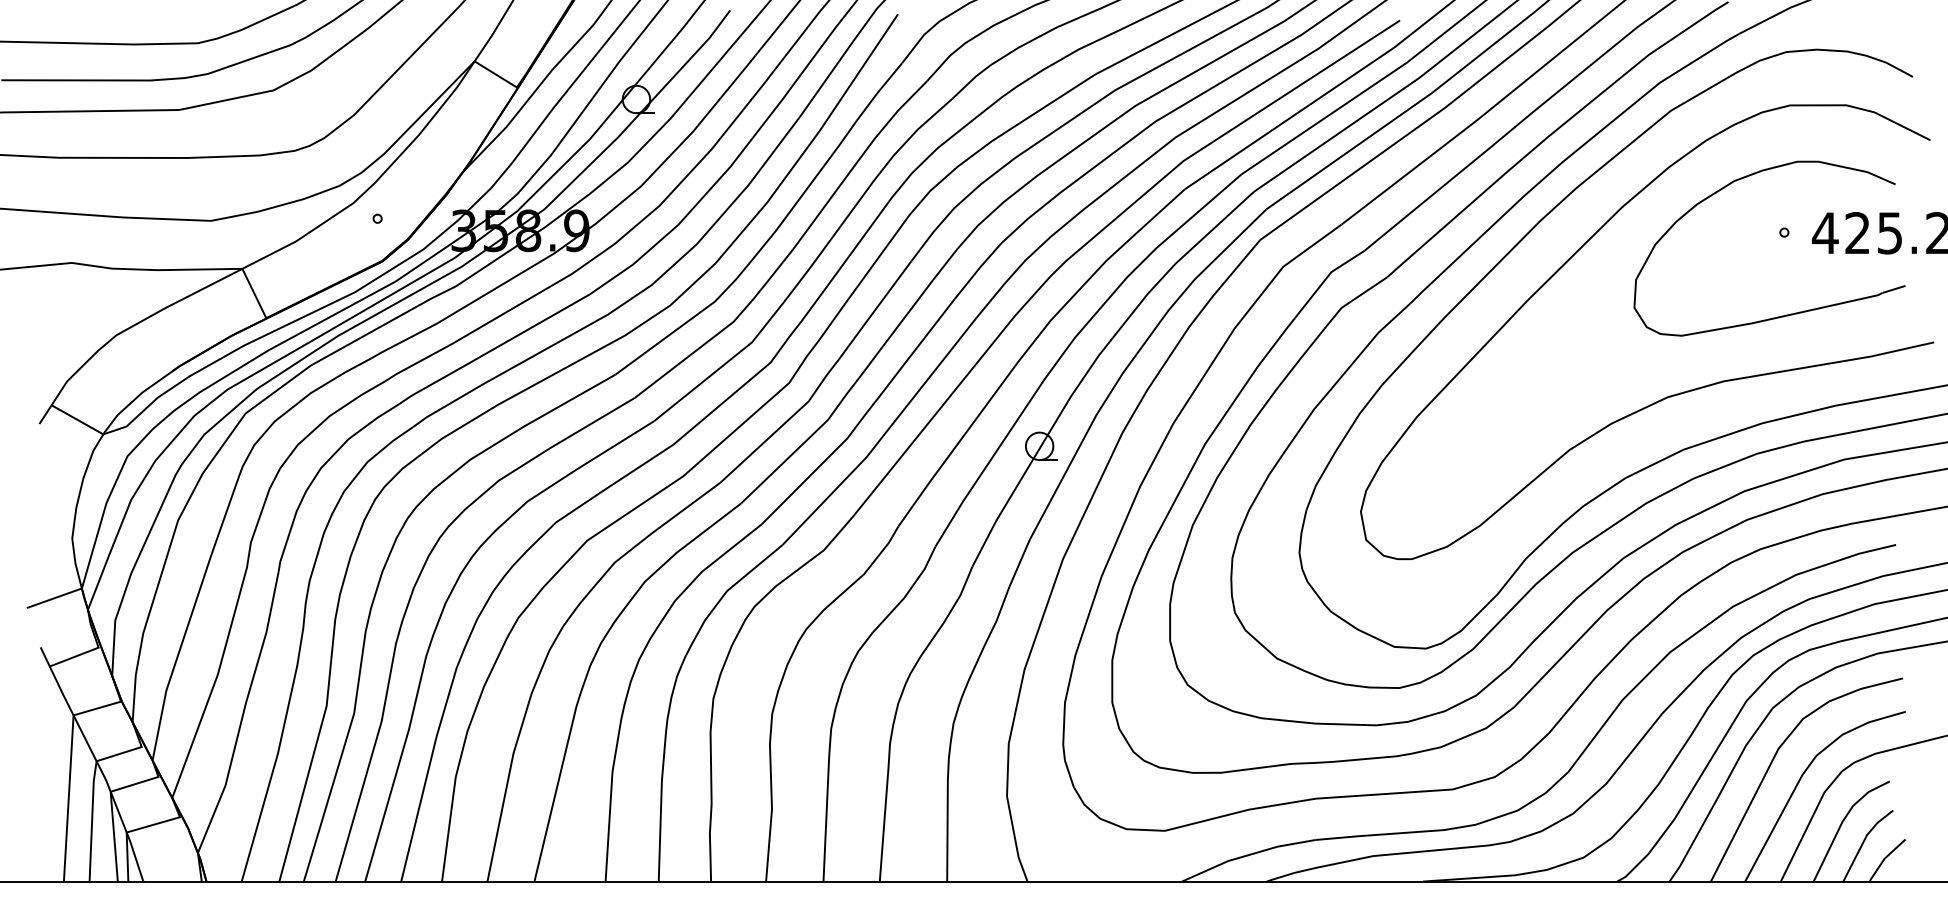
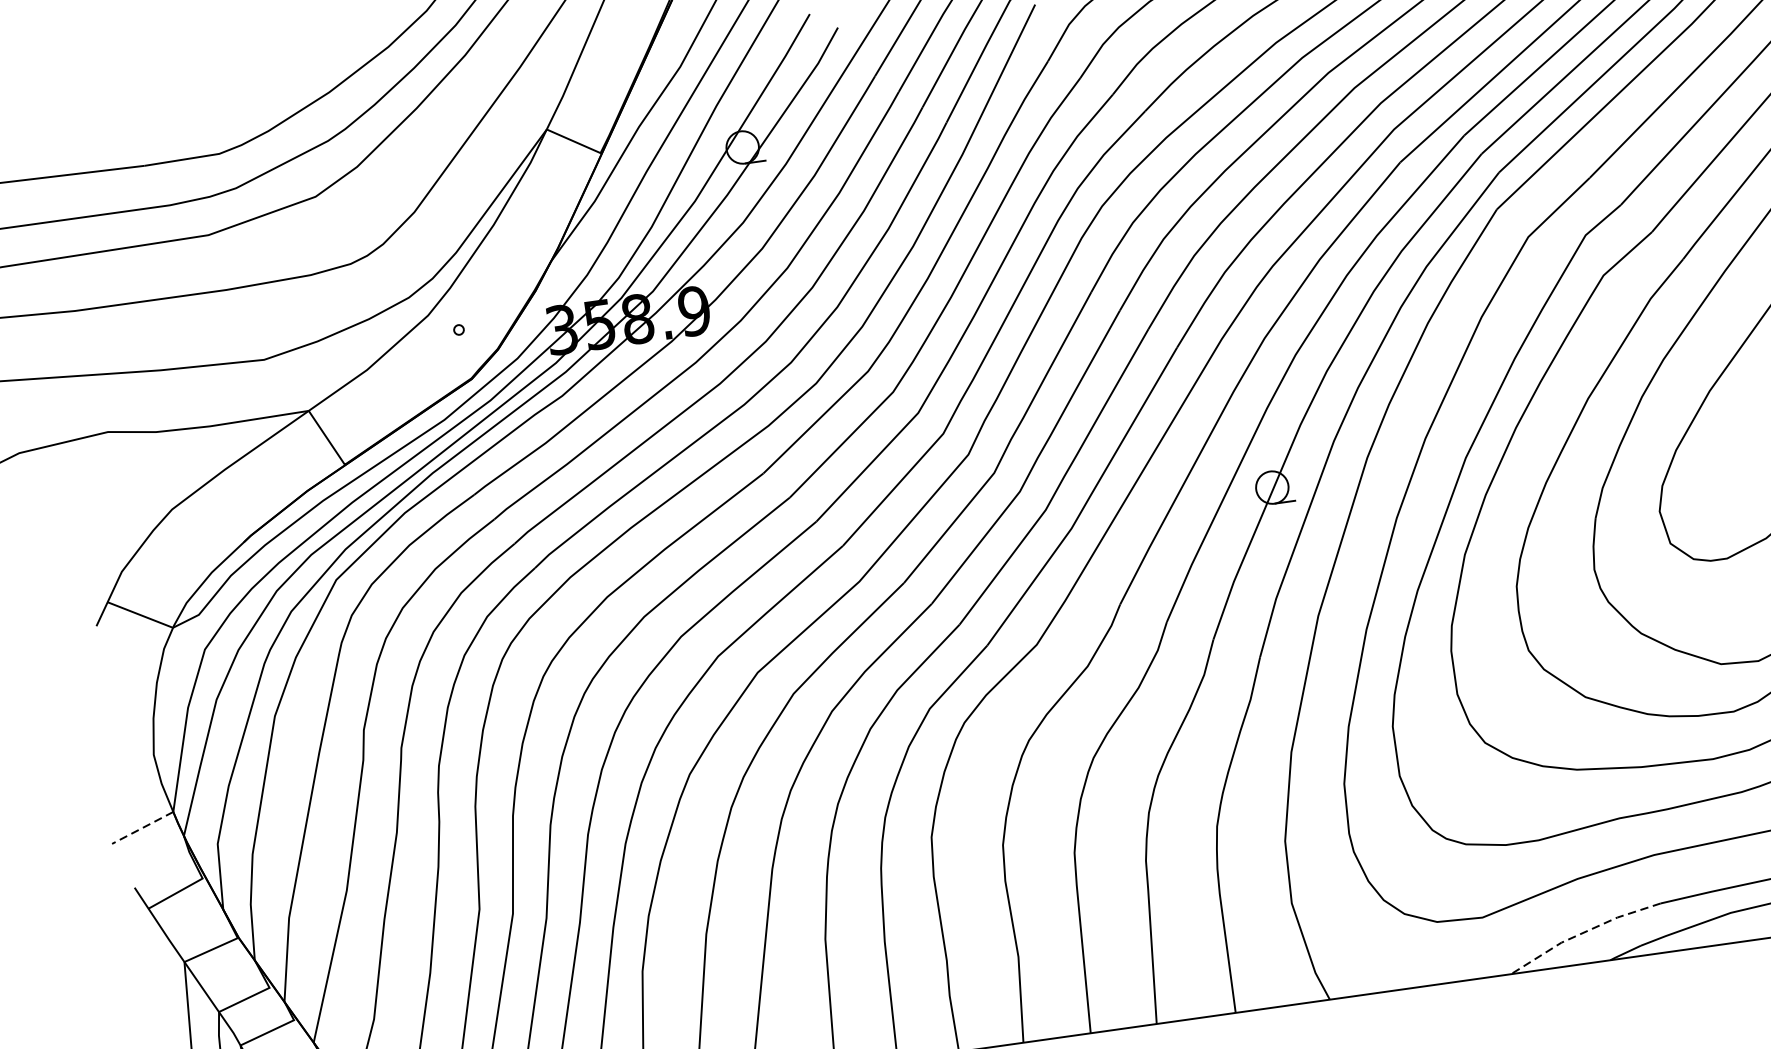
line: (53, 598) -> (141, 828), solid -> dashed
line: (1247, 855) -> (1583, 932), solid -> dashed

